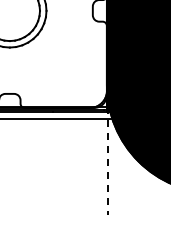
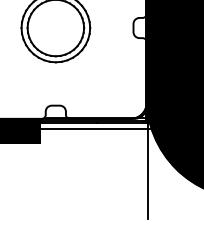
line: (108, 161) -> (148, 168), dashed -> solid

